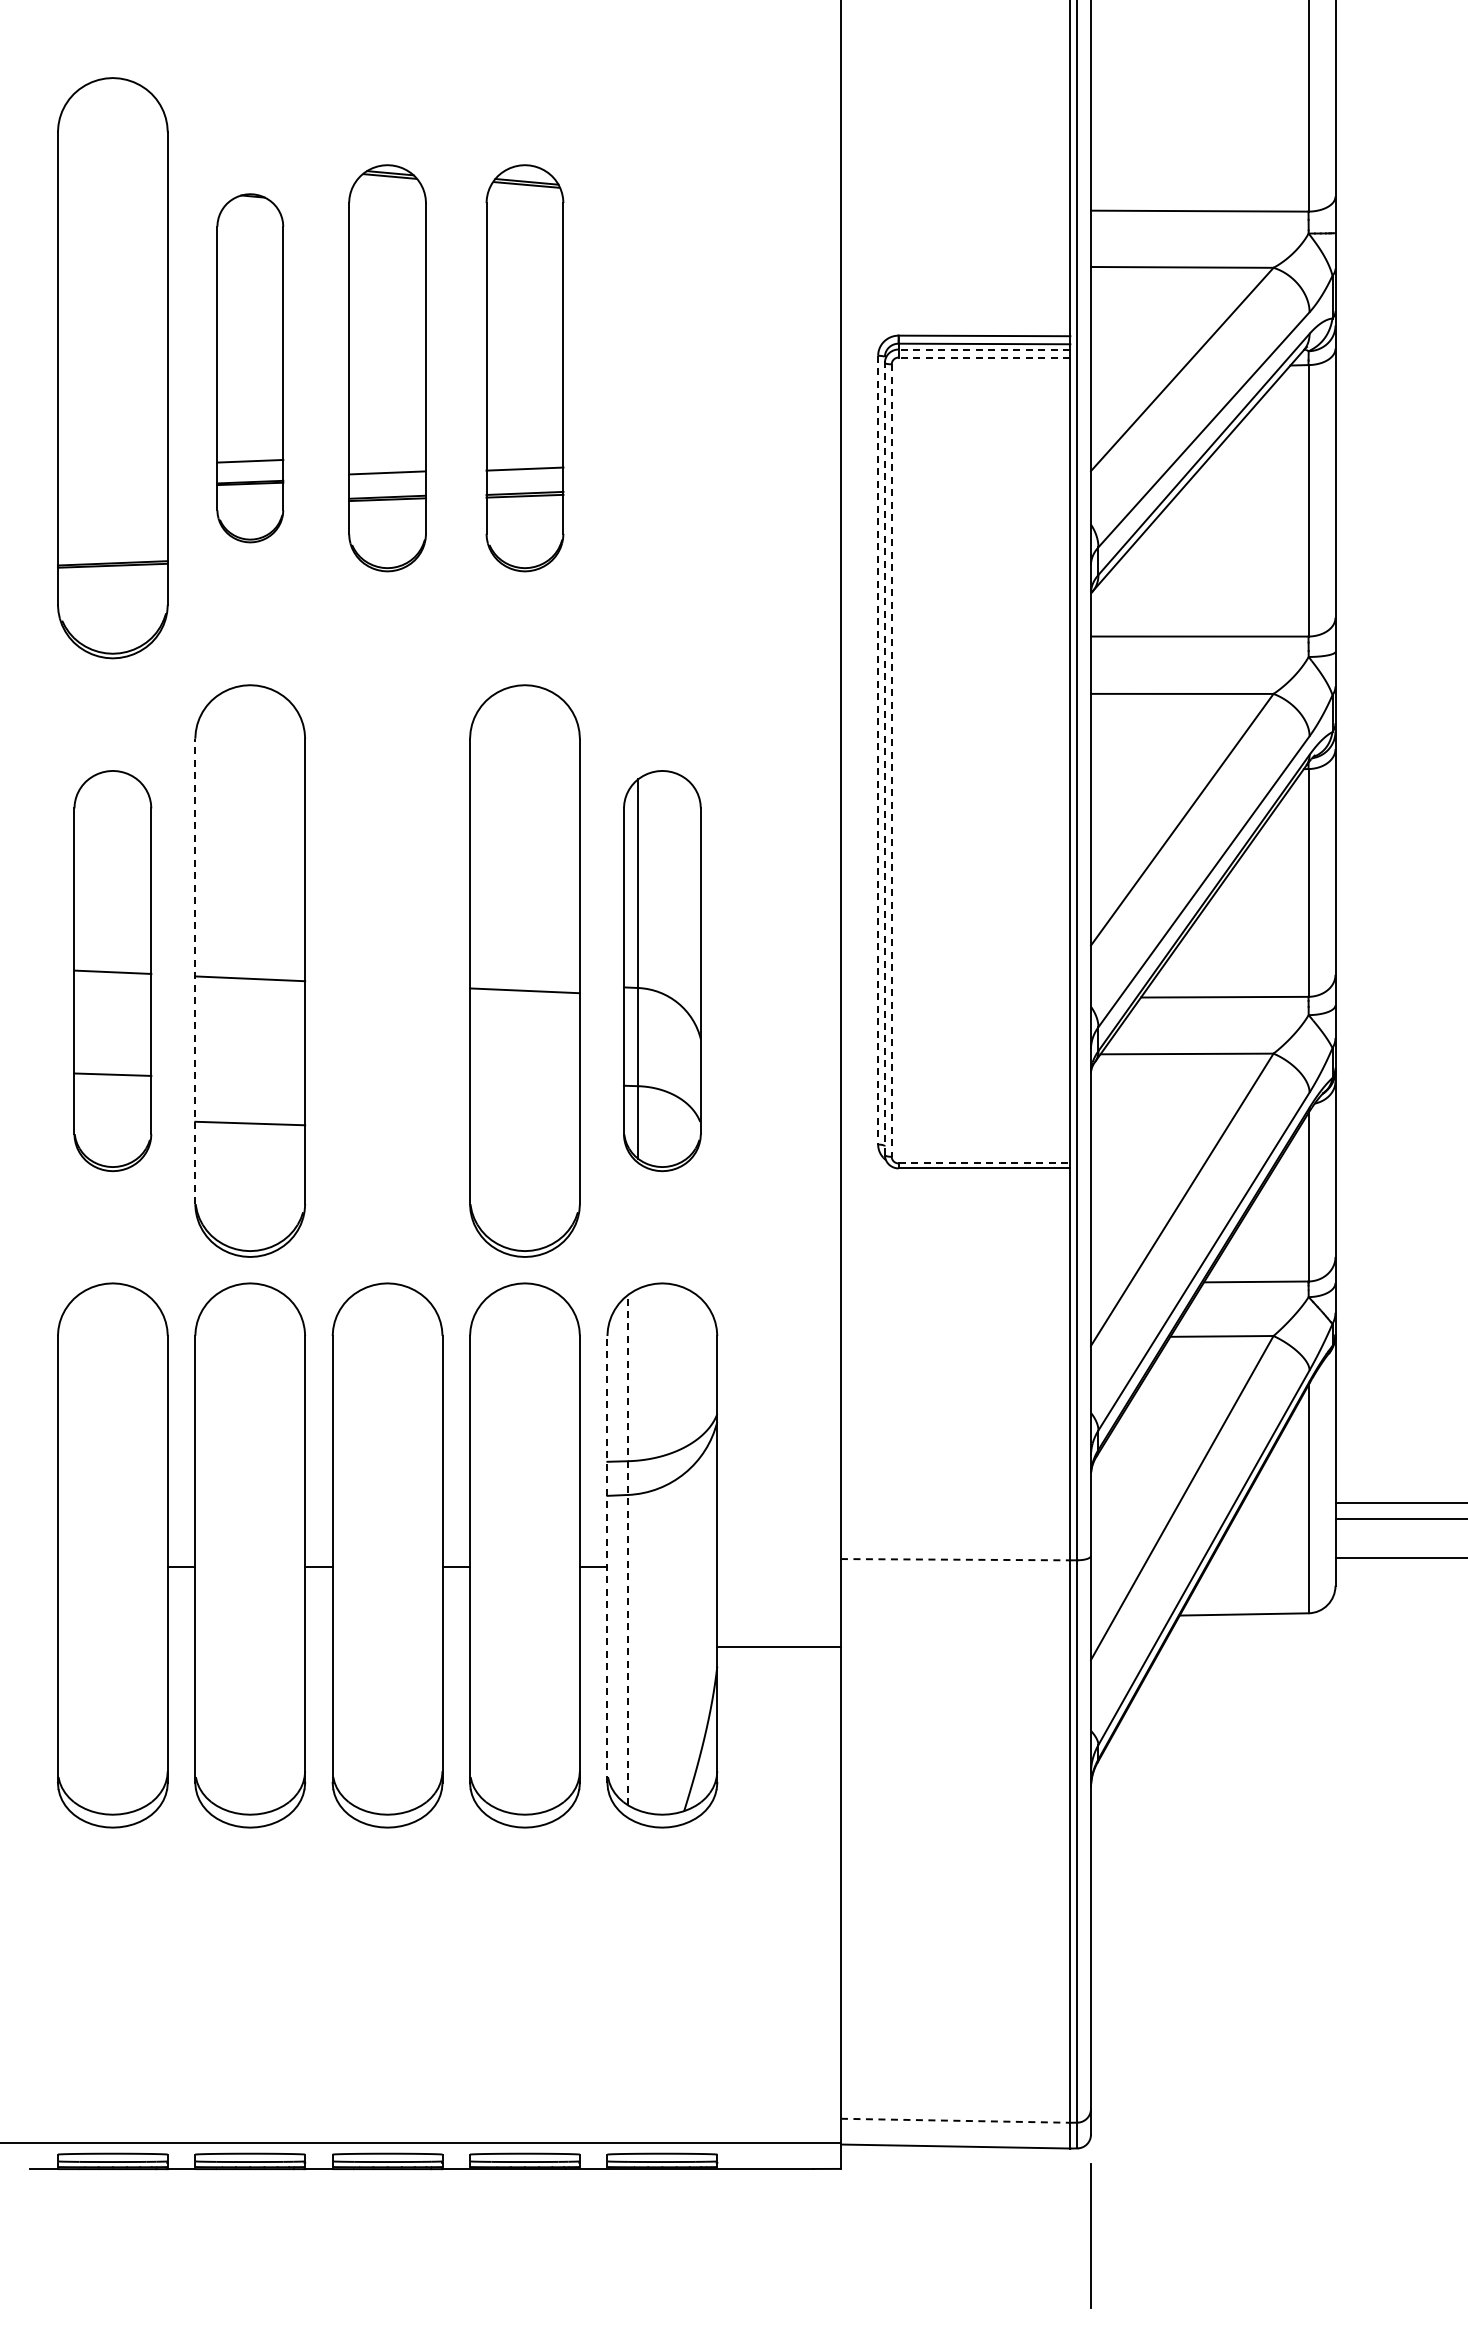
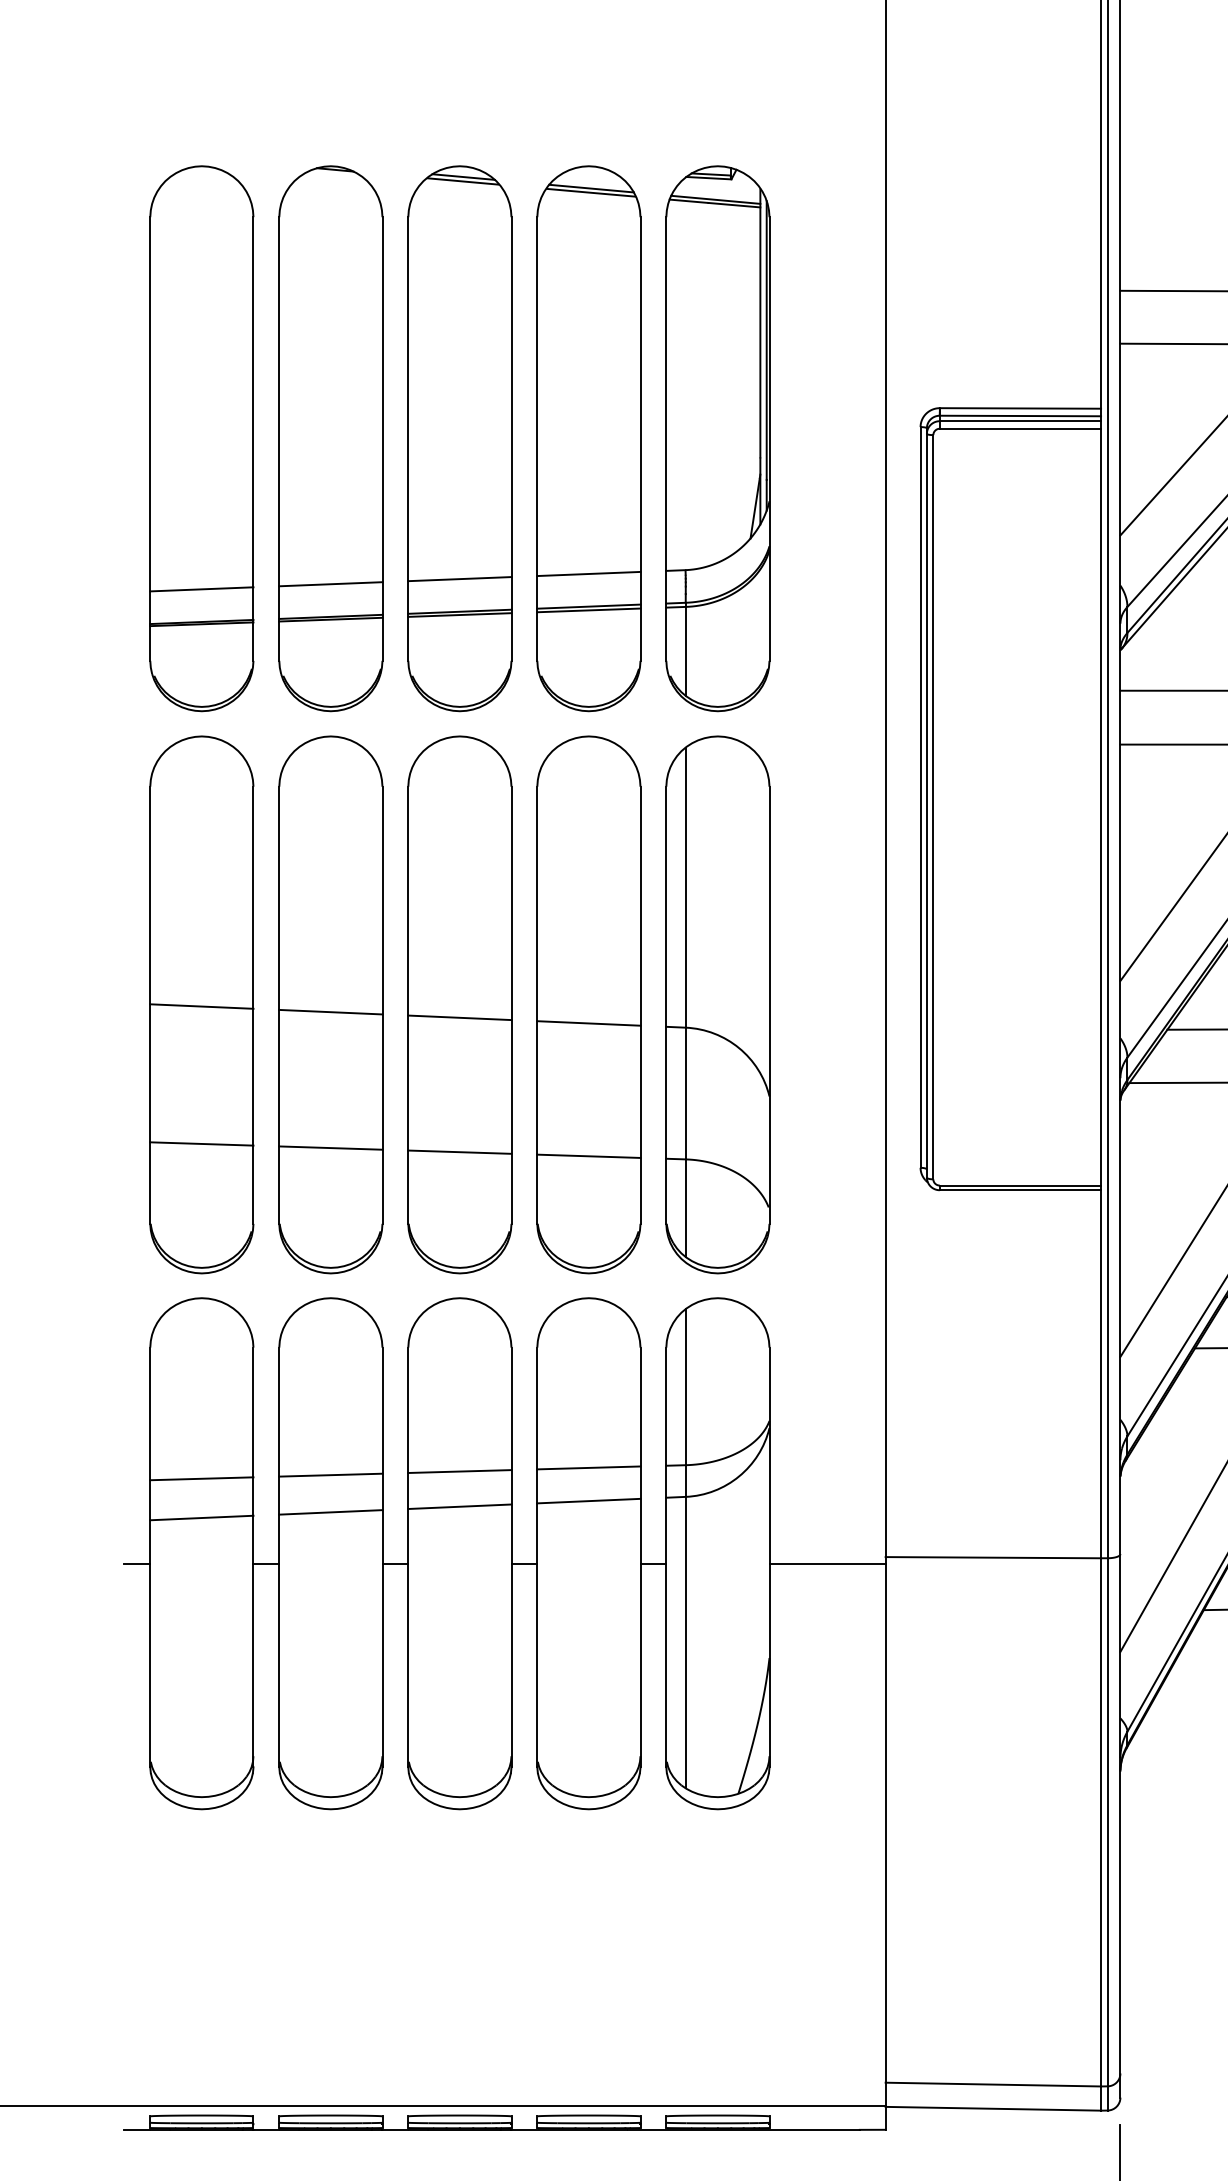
line: (984, 349) -> (1020, 421), dashed -> solid
line: (984, 357) -> (1020, 428), dashed -> solid
part: (250, 368) -> (331, 439), size x1.67
part: (387, 368) -> (459, 439), size x1.43
part: (524, 368) -> (588, 439), size x1.43
part: (662, 368) -> (718, 439), added
line: (112, 528) -> (201, 589), added
line: (878, 750) -> (920, 797), dashed -> solid
line: (884, 756) -> (926, 803), dashed -> solid
line: (891, 761) -> (933, 808), dashed -> solid
part: (112, 970) -> (201, 1004), size x1.43
part: (387, 970) -> (459, 1004), added
part: (662, 970) -> (718, 1004), size x1.43
line: (195, 971) -> (279, 1005), dashed -> solid
line: (524, 1132) -> (588, 1156), added
line: (984, 1163) -> (1020, 1185), dashed -> solid
line: (524, 1463) -> (588, 1467), added
line: (387, 1467) -> (459, 1471), added
line: (250, 1471) -> (331, 1474), added
line: (112, 1475) -> (201, 1478), added
line: (524, 1499) -> (588, 1501), added
line: (387, 1505) -> (459, 1506), added
line: (250, 1511) -> (331, 1512), added
line: (112, 1517) -> (201, 1518), added
line: (628, 1549) -> (686, 1548), dashed -> solid
line: (607, 1558) -> (666, 1556), dashed -> solid
line: (955, 1559) -> (993, 1557), dashed -> solid
line: (43, 1566) -> (136, 1564), added
line: (778, 1646) -> (826, 1564), moved
line: (955, 2120) -> (993, 2084), dashed -> solid

